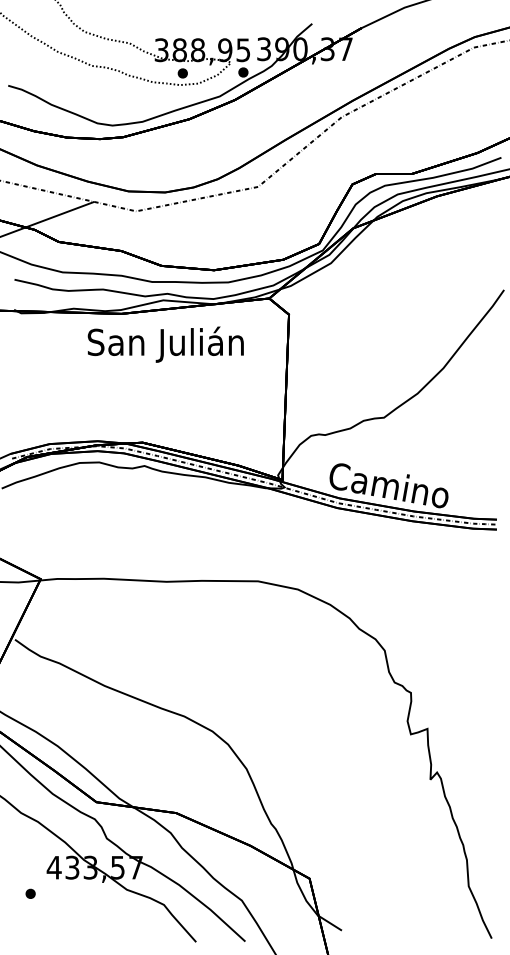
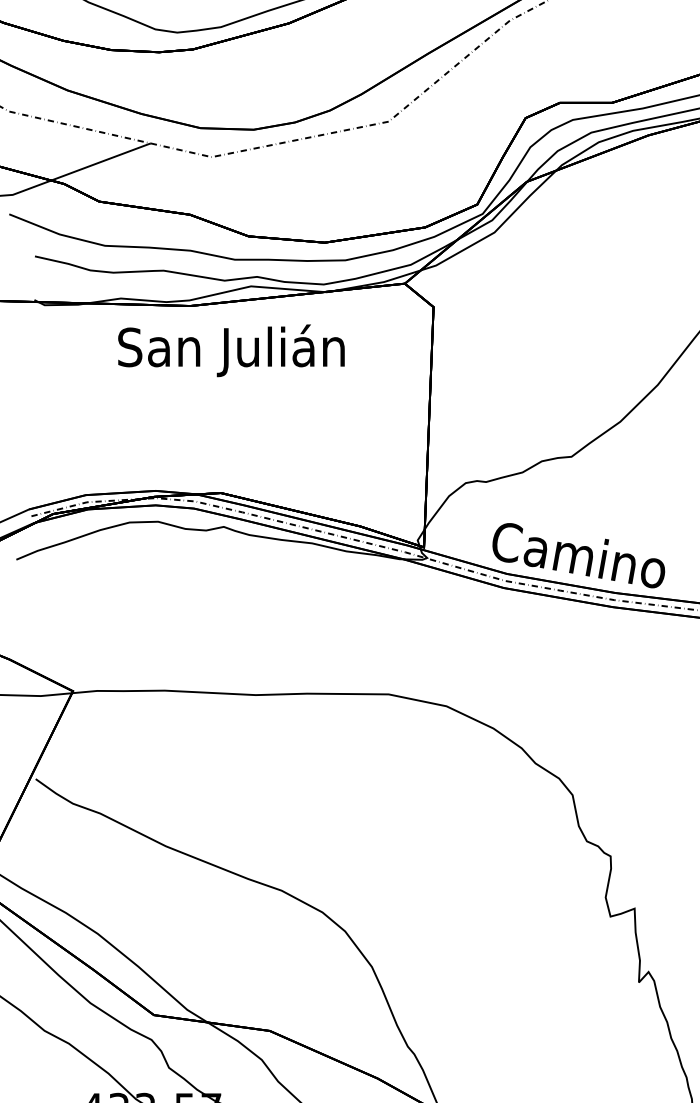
text: (165, 344) -> (230, 350), moved

